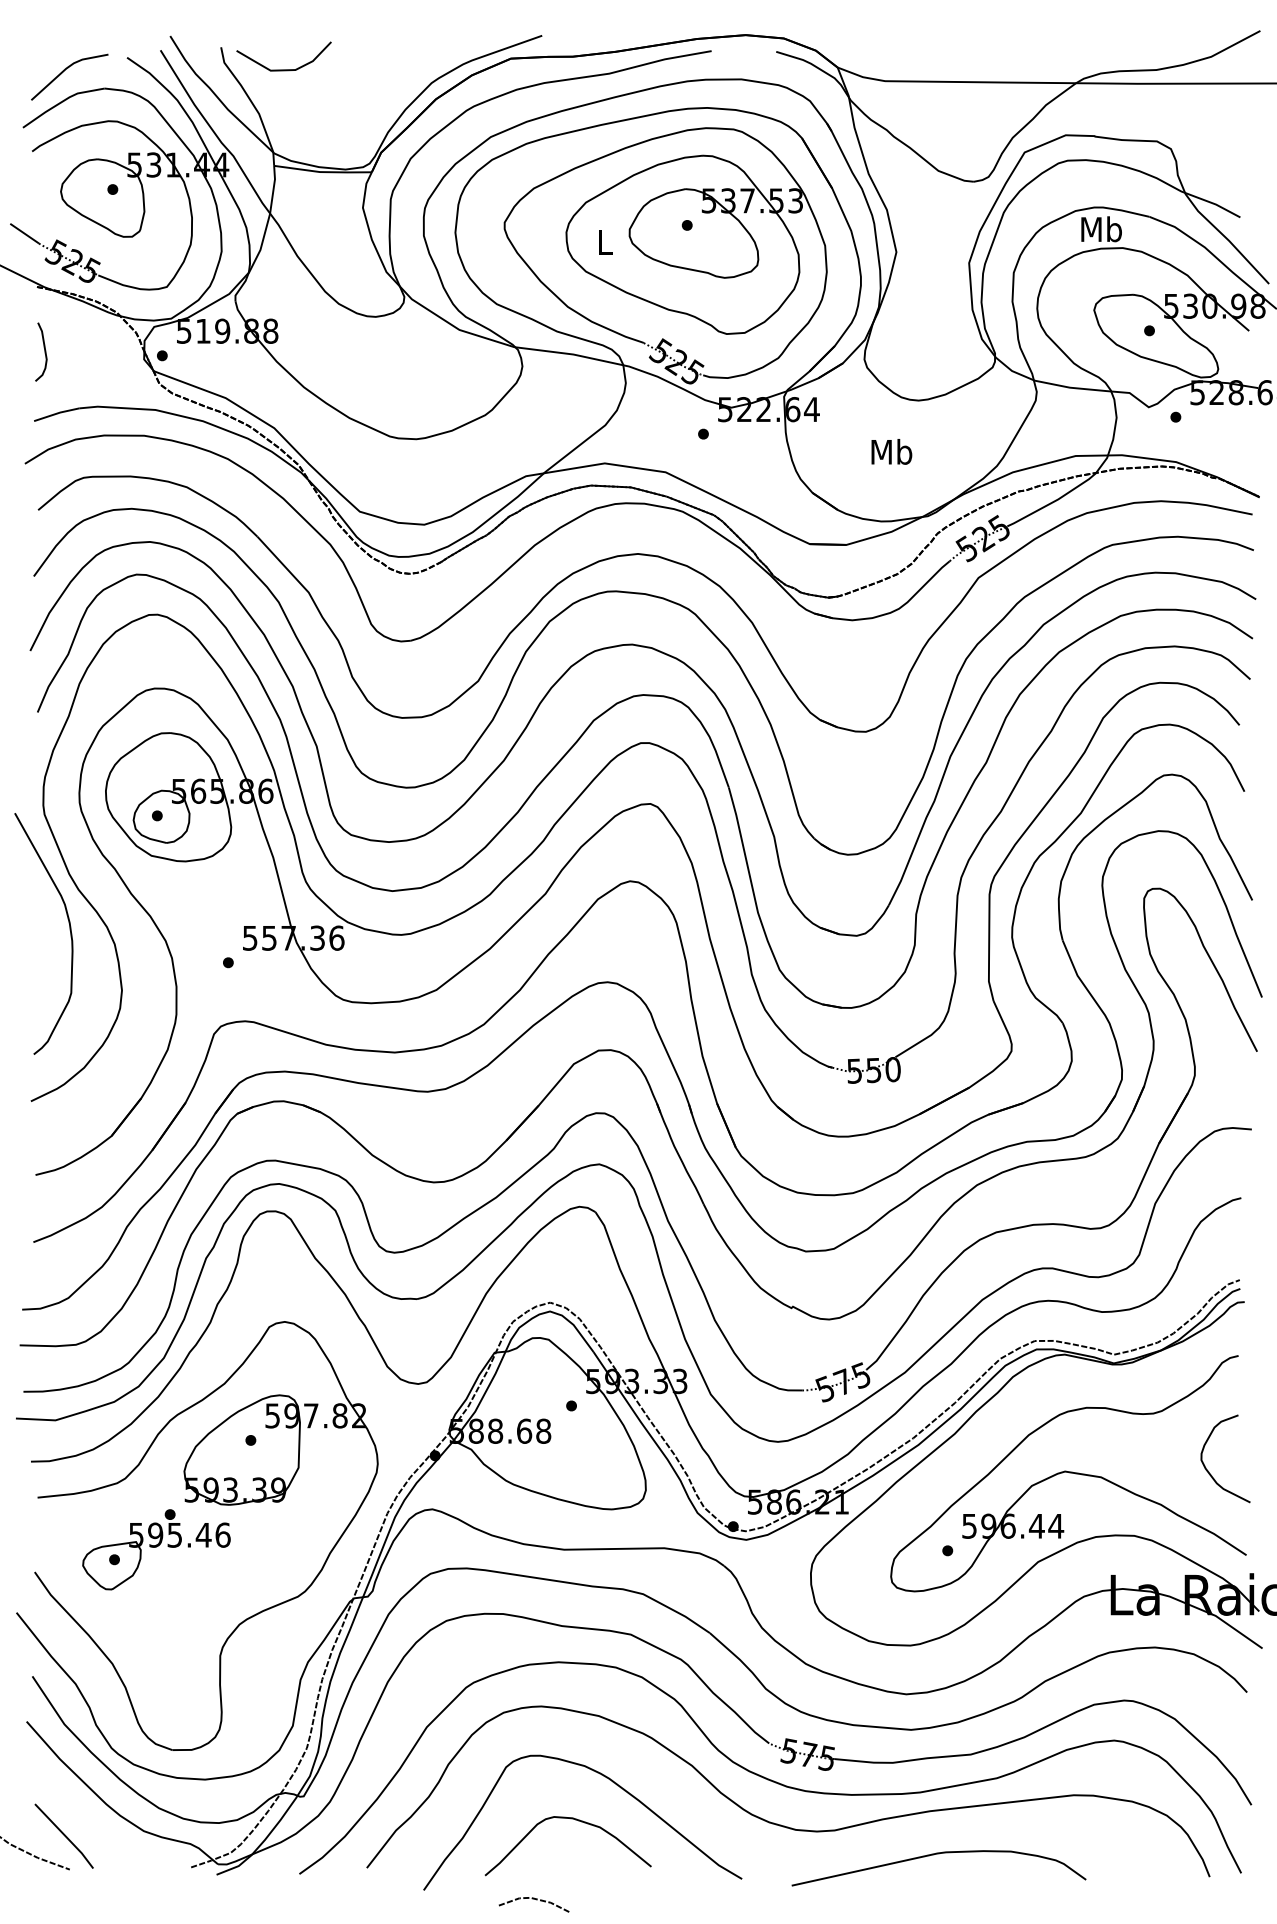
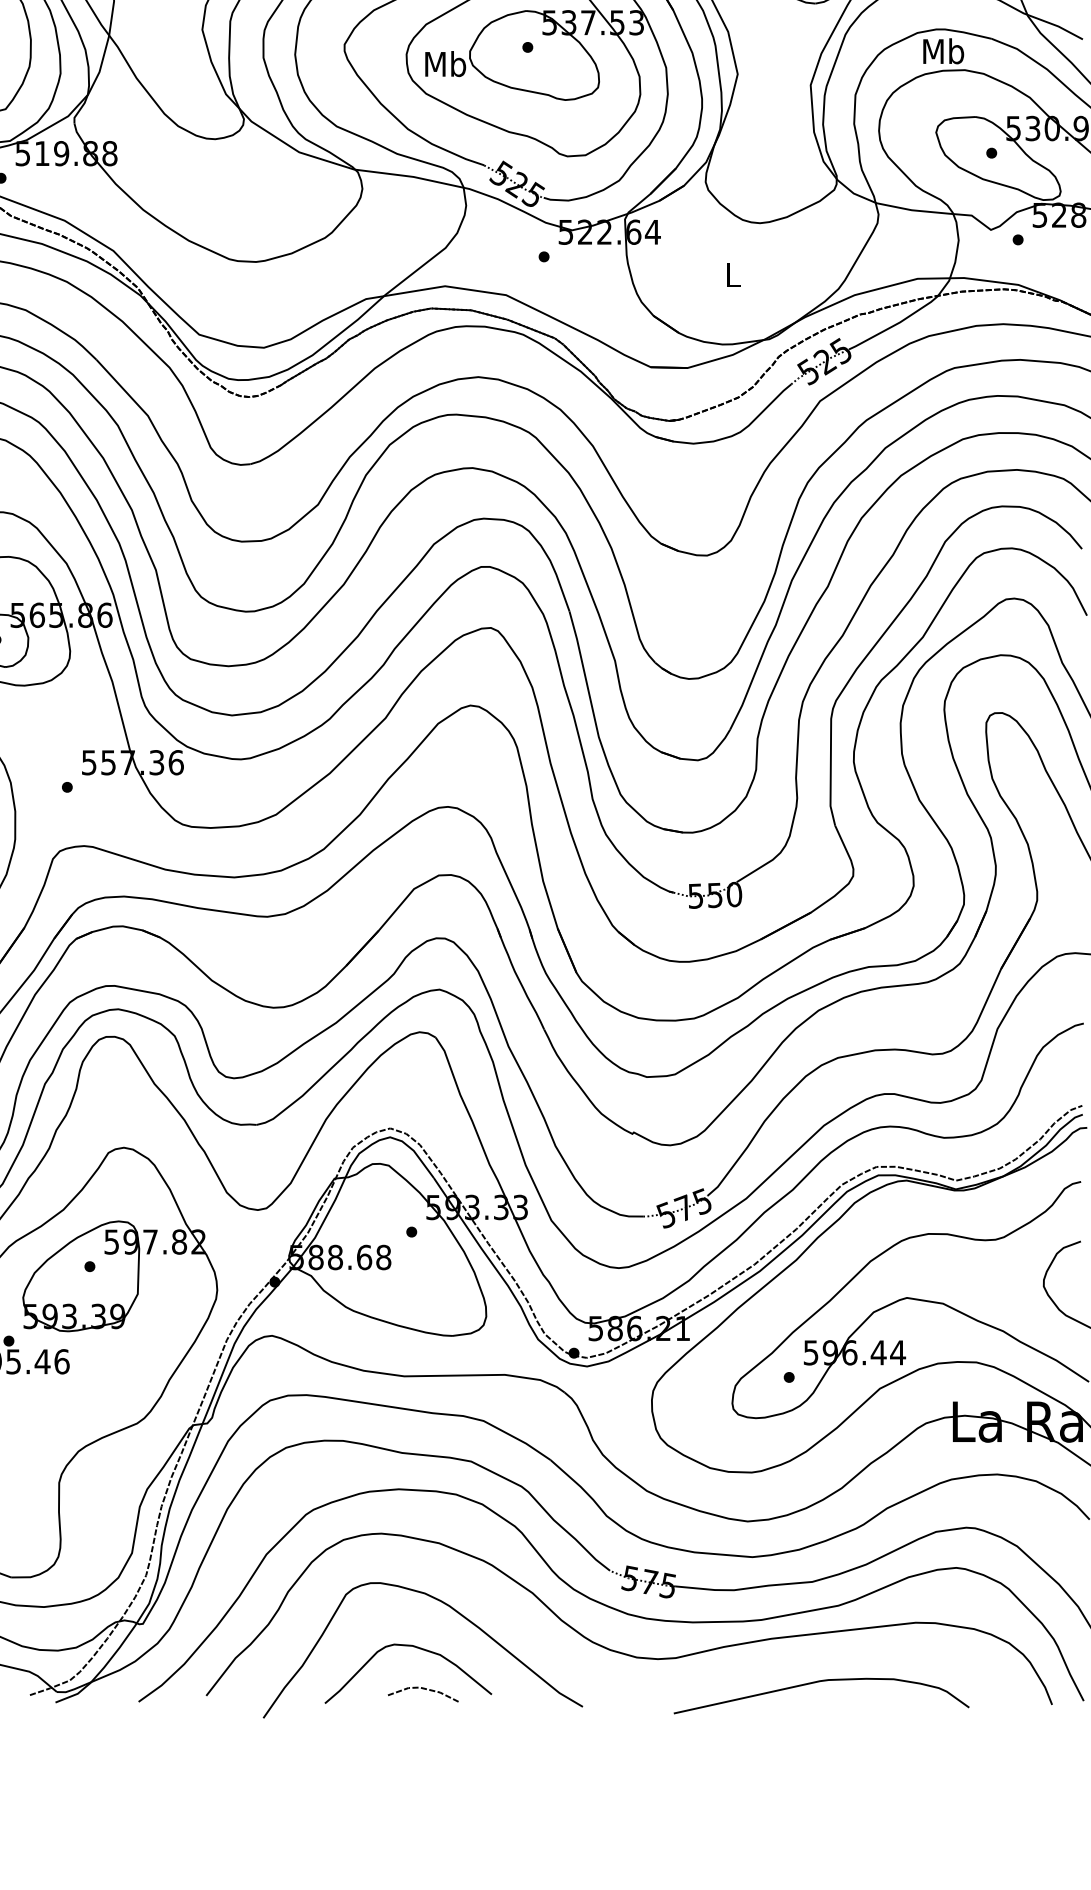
text: (605, 241) -> (445, 63), L -> Mb
text: (891, 451) -> (732, 274), Mb -> L
curve: (933, 1855) -> (816, 1683), moved
line: (533, 1899) -> (422, 1689), moved

